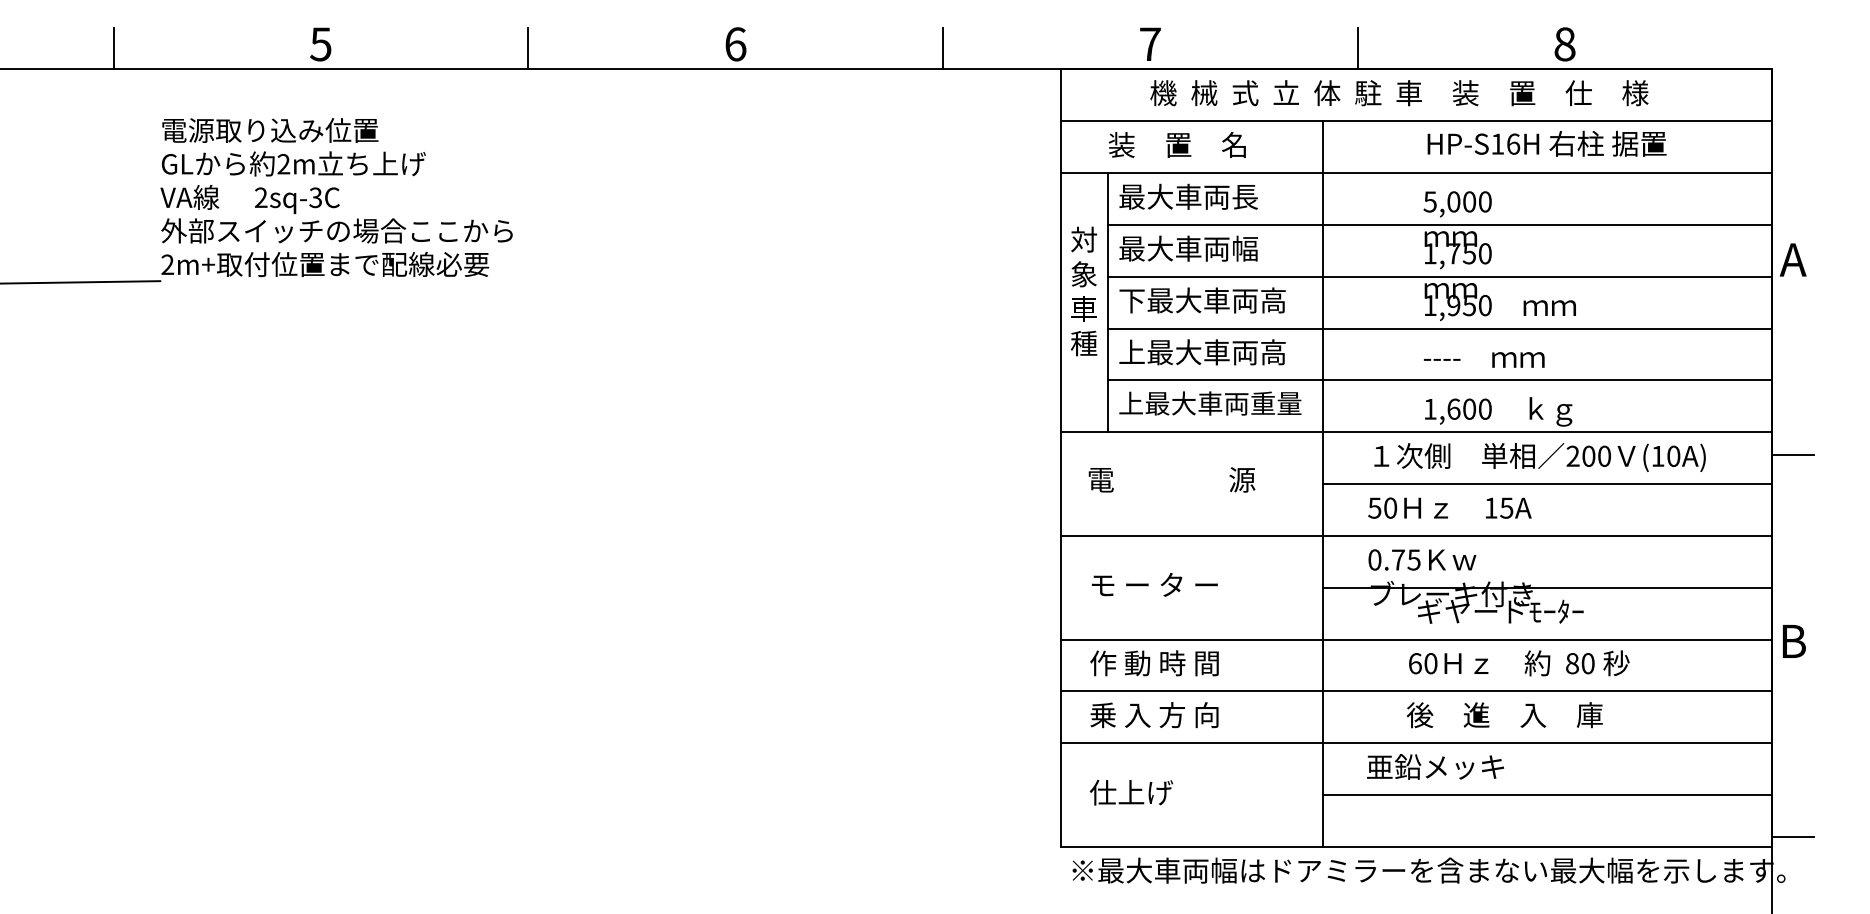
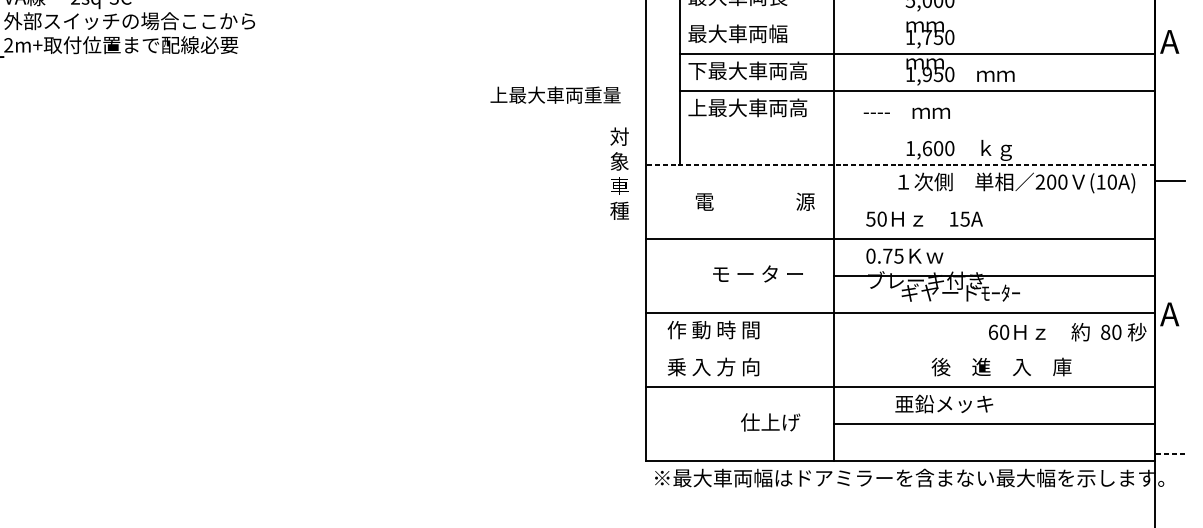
line: (1439, 224) -> (917, 16), removed
text: (1084, 291) -> (619, 173), moved
text: (1483, 359) -> (906, 112), moved
line: (1439, 380) -> (917, 127), removed
text: (1210, 403) -> (555, 95), moved
line: (1416, 432) -> (900, 165), solid -> dashed
text: (1539, 457) -> (1016, 182), moved
text: (1171, 479) -> (754, 201), moved
line: (1547, 484) -> (994, 202), removed
text: (1154, 584) -> (757, 273), moved
text: (1792, 640) -> (1169, 313), B -> A
text: (1519, 663) -> (1067, 332), moved
line: (1416, 691) -> (900, 350), removed
text: (1504, 715) -> (1001, 367), moved
text: (1435, 766) -> (944, 403), moved
text: (1131, 792) -> (770, 422), moved
line: (1793, 836) -> (1169, 453), solid -> dashed

